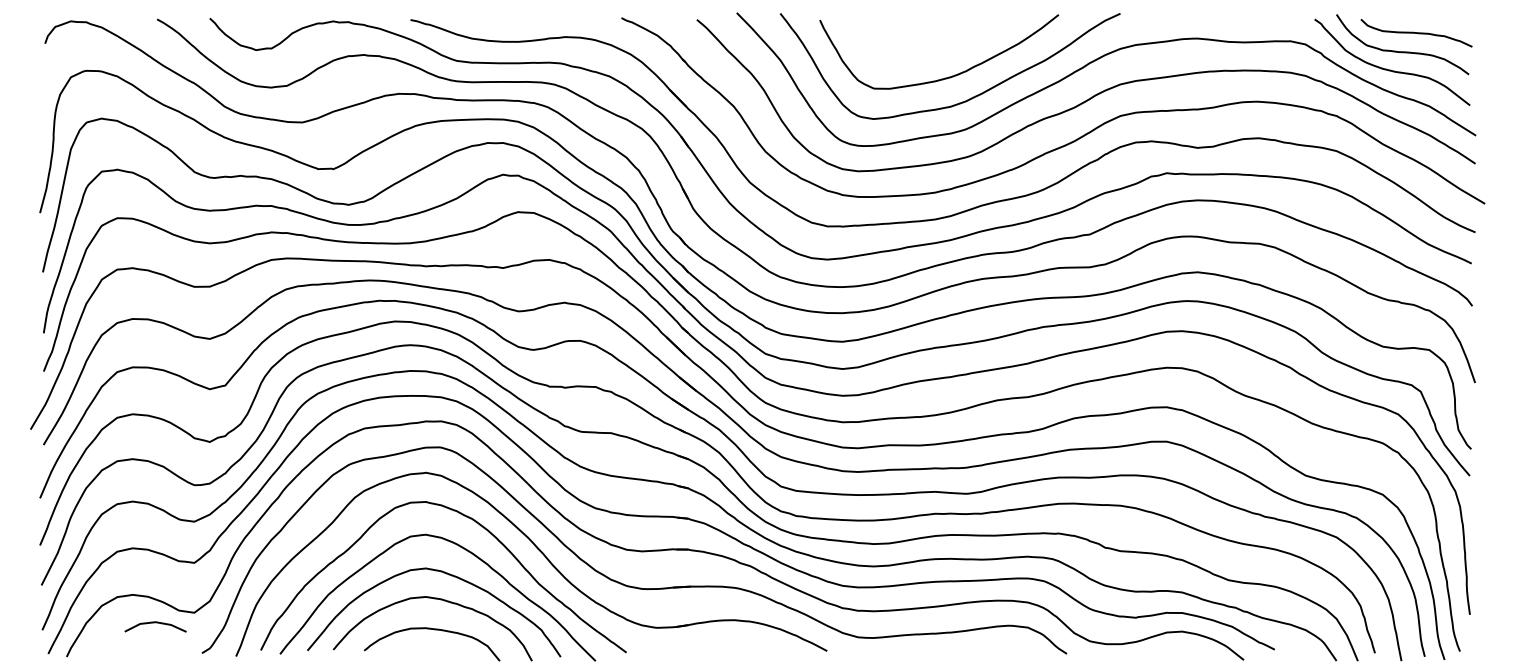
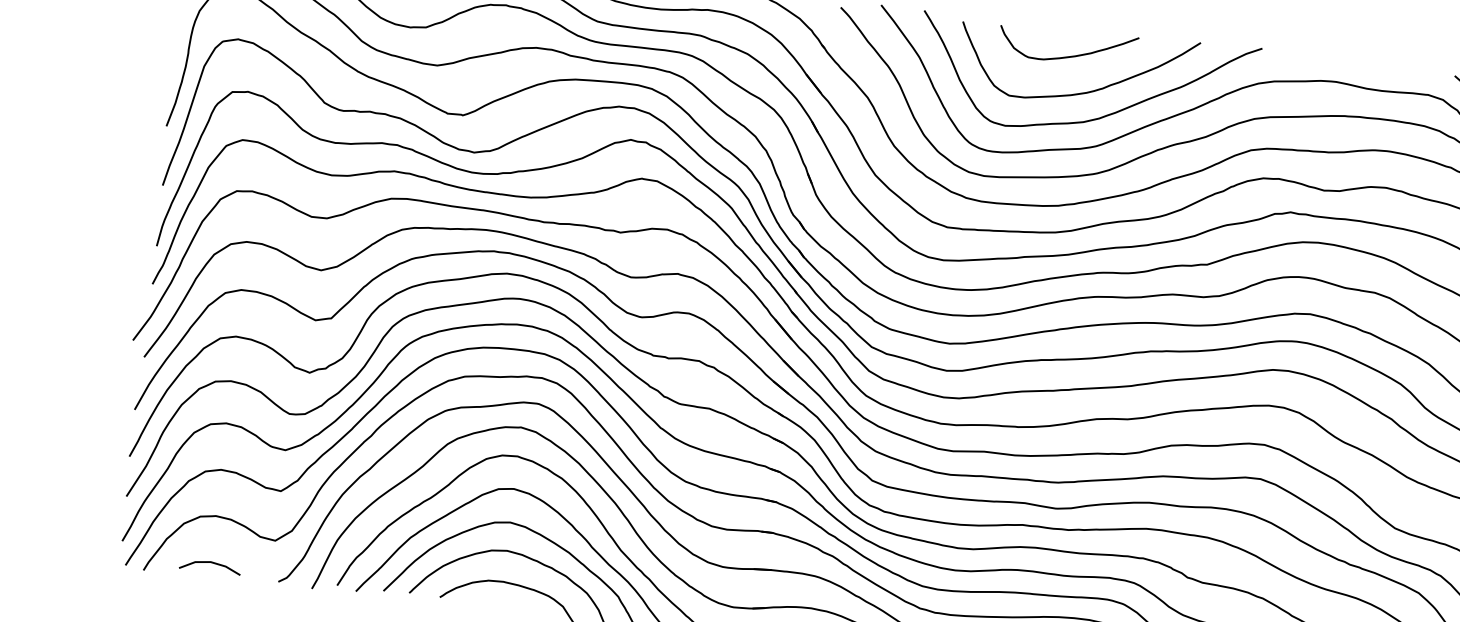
curve: (928, 42) -> (1068, 55), added
line: (155, 623) -> (210, 563), moved

